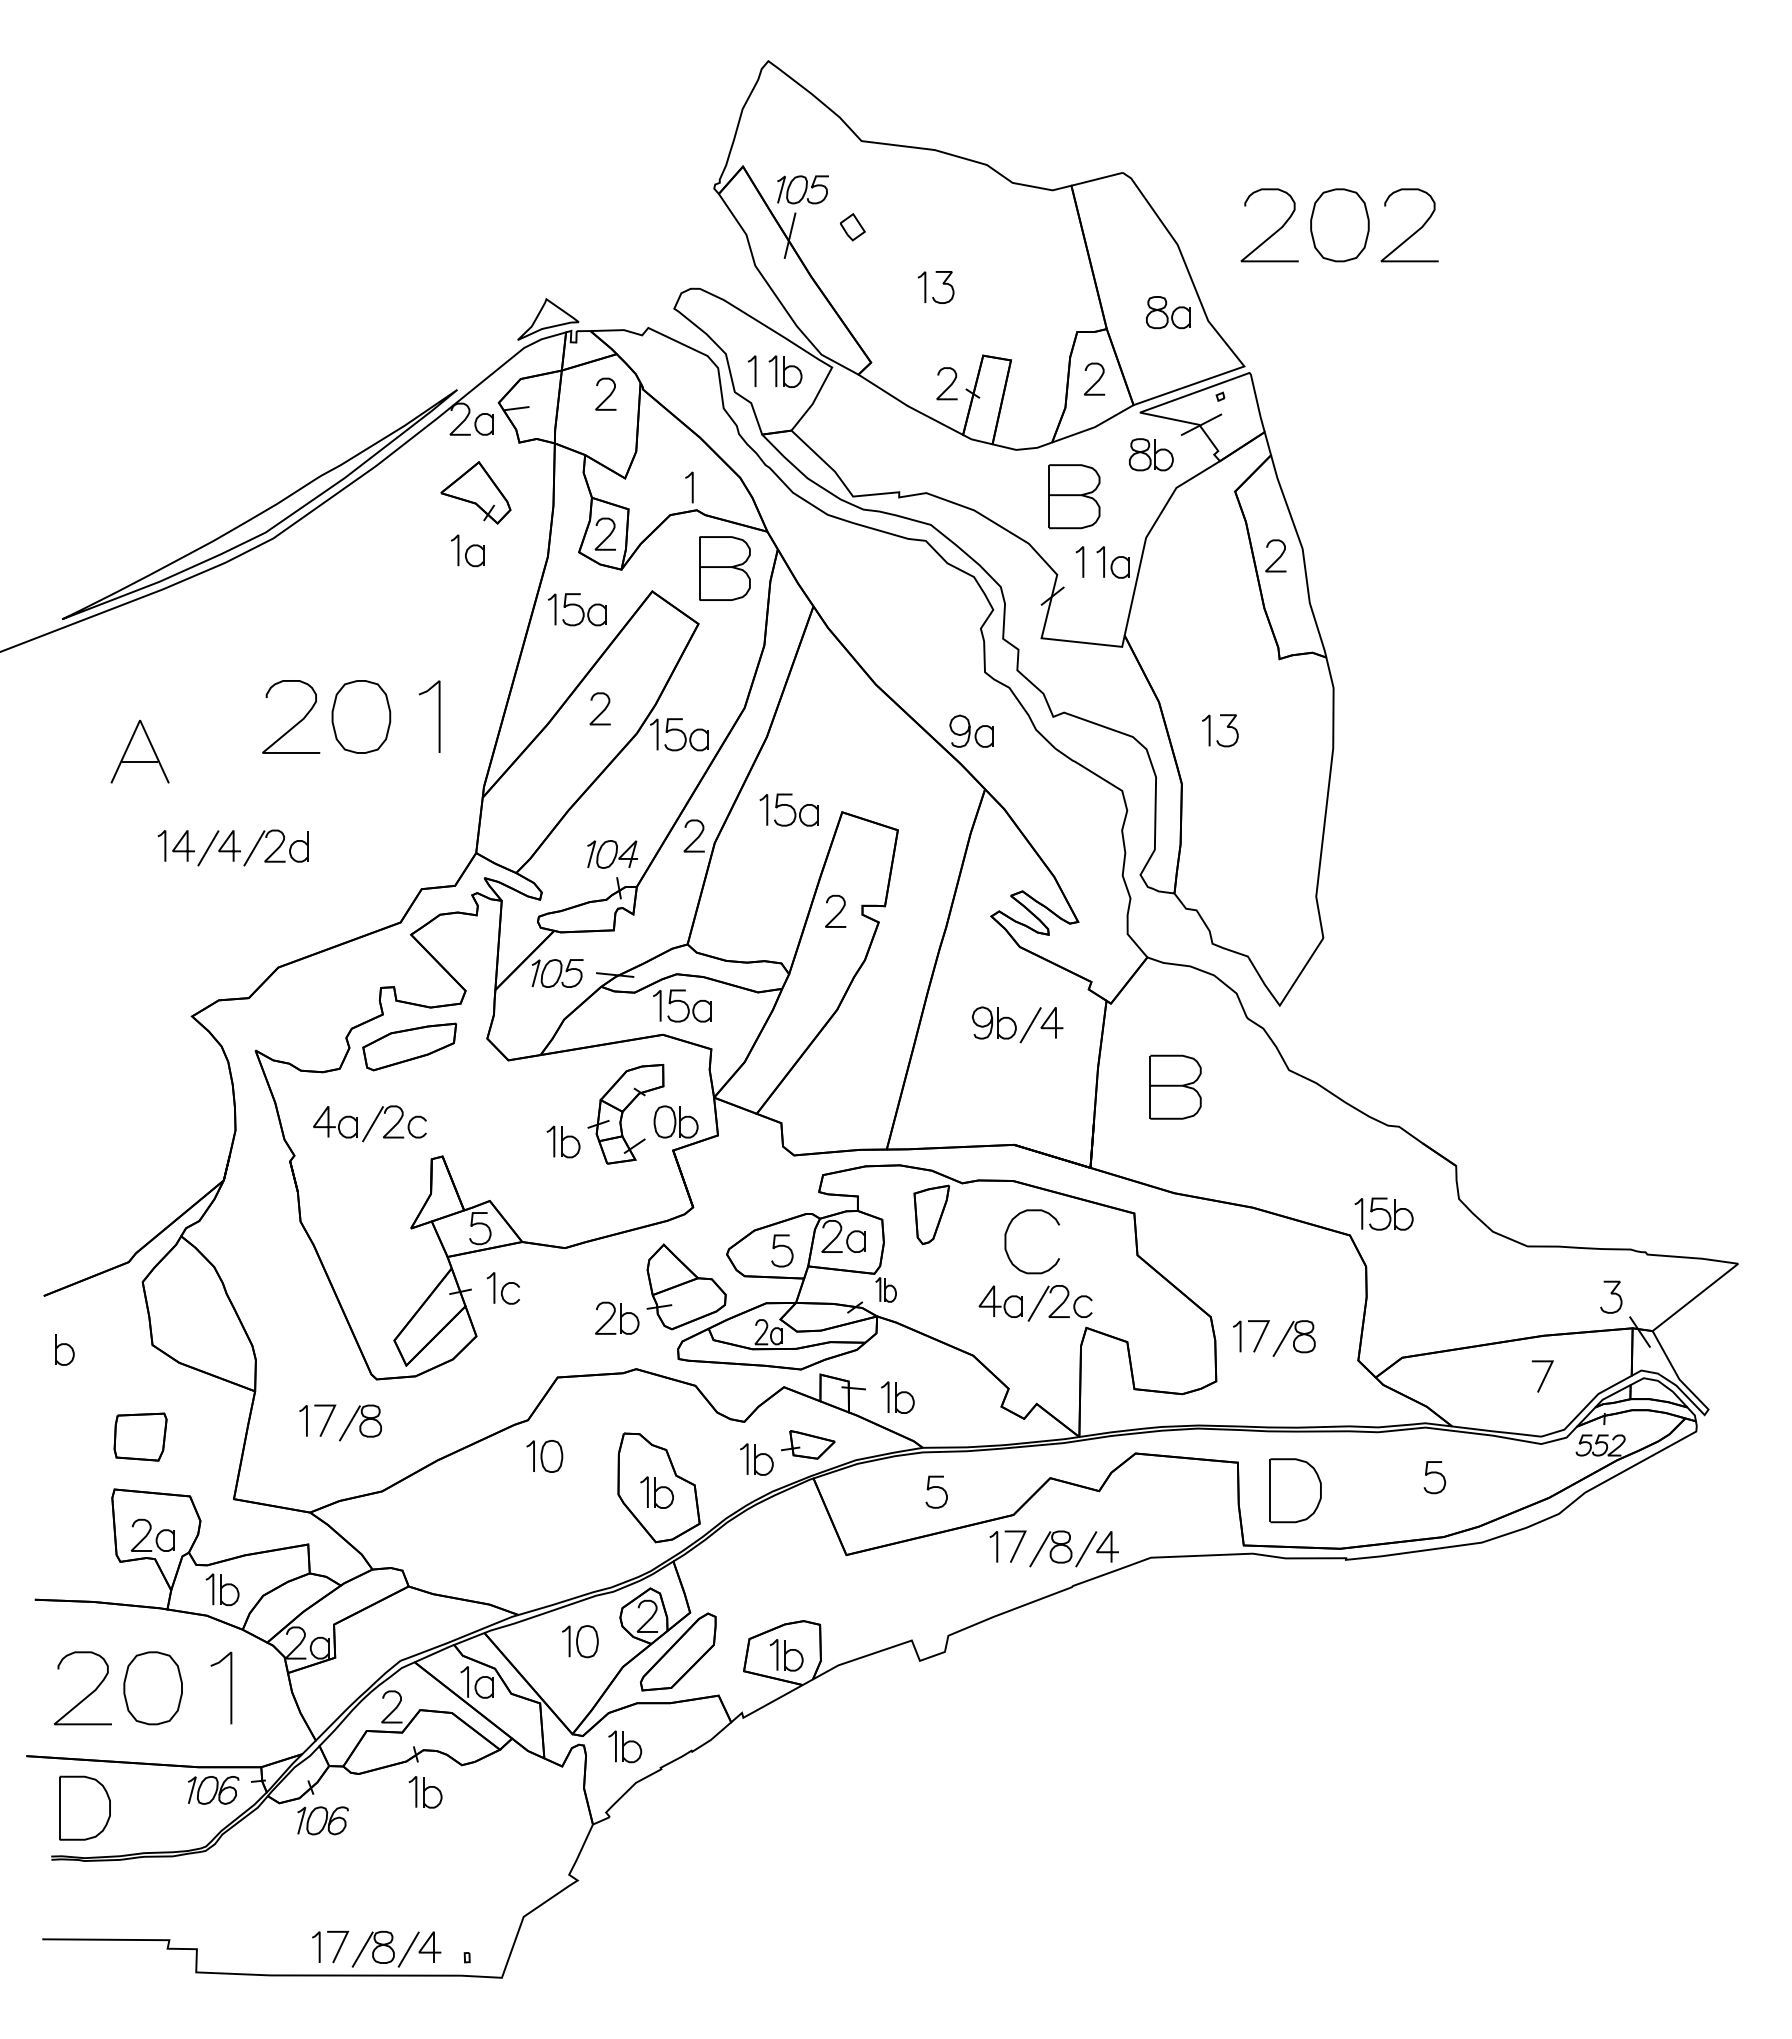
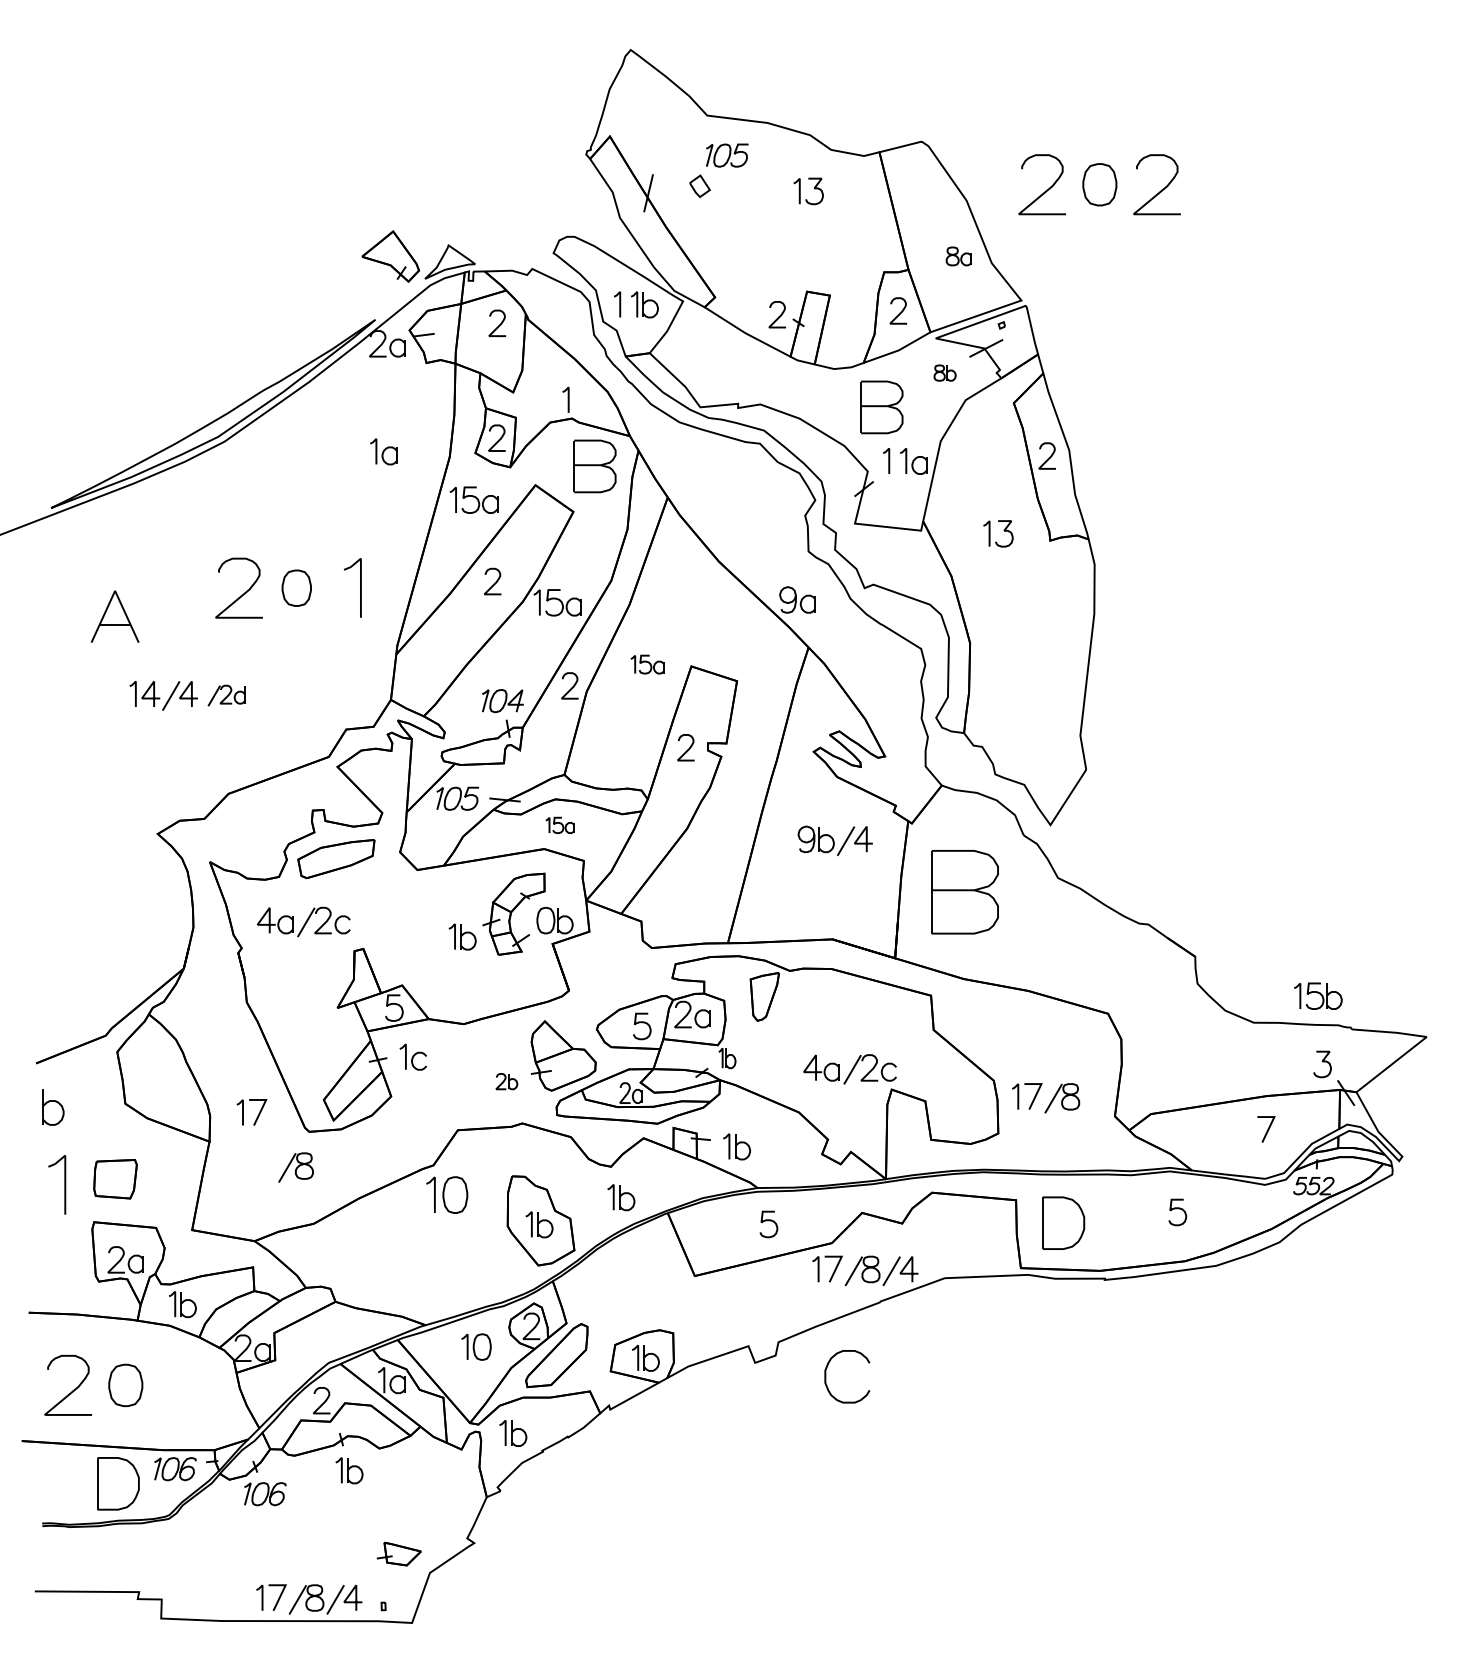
part: (802, 189) -> (726, 155), moved
part: (1339, 225) -> (1099, 184), size x0.7
part: (942, 283) -> (813, 188), moved
part: (1168, 312) -> (959, 256), size x0.7
part: (1151, 454) -> (945, 372), size x0.6
part: (475, 492) -> (390, 256), moved
part: (361, 716) -> (296, 587), size x0.6
part: (1226, 726) -> (1003, 530), moved
part: (788, 809) -> (647, 664), size x0.7
part: (275, 847) -> (226, 695), size x0.7
part: (682, 1005) -> (560, 825), size x0.6
part: (1175, 1086) -> (964, 891), size x1.6
part: (1383, 1213) -> (1317, 995), moved
curve: (1006, 1241) -> (826, 1376), moved
part: (617, 1317) -> (506, 1081), size x0.6
part: (64, 1349) -> (53, 1107), size x1.4
part: (325, 1423) -> (258, 1114), moved
part: (808, 1444) -> (399, 1553), moved
part: (544, 1456) -> (447, 1195), size x1.4
line: (230, 1687) -> (64, 1184), moved
part: (152, 1688) -> (125, 1385), size x0.7
part: (84, 1807) -> (117, 1483), moved

